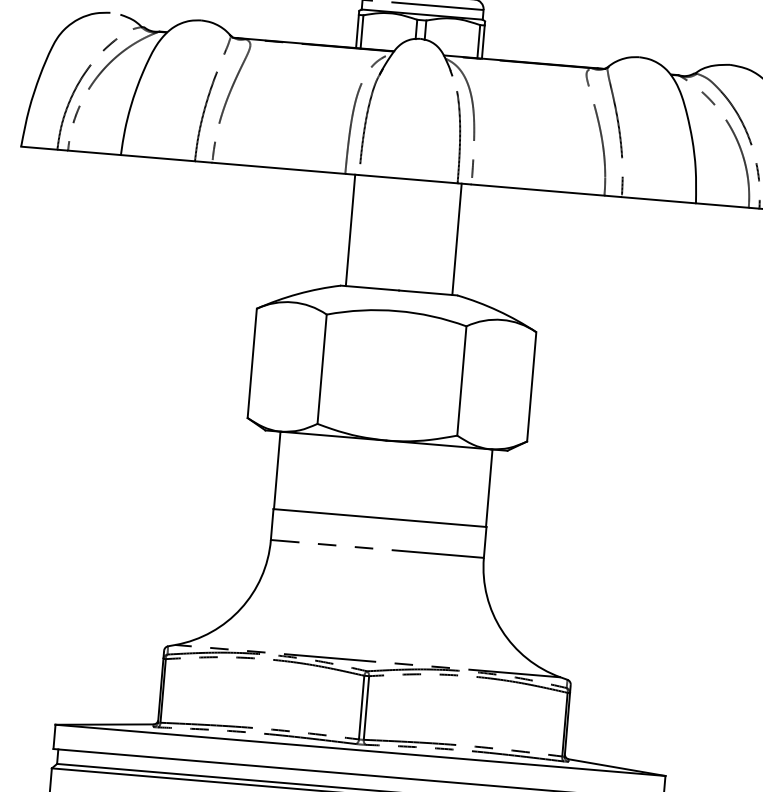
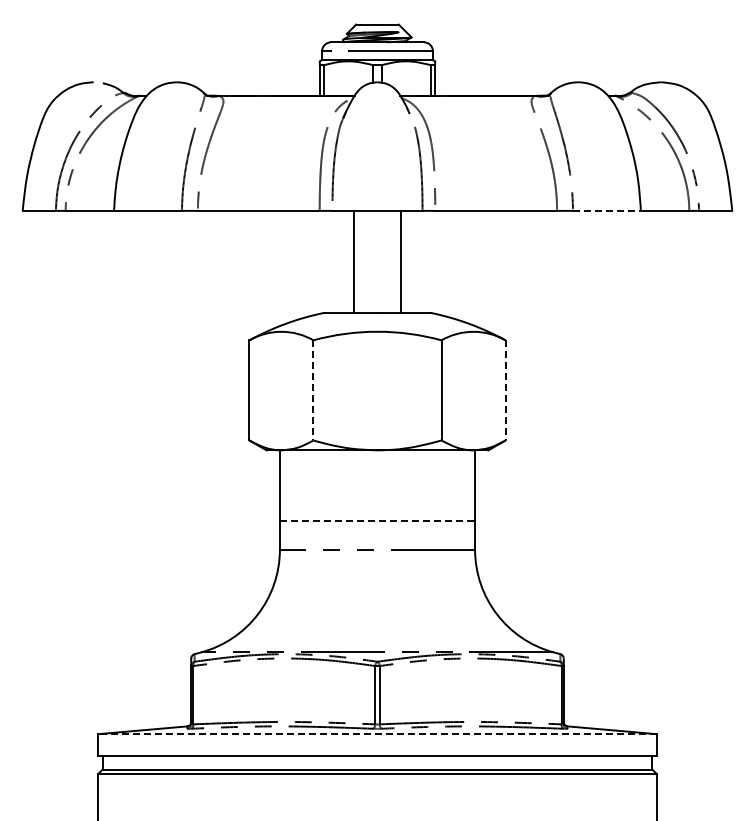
line: (658, 199) -> (606, 210), solid -> dashed
line: (350, 229) -> (353, 261), moved
line: (457, 238) -> (401, 261), moved
line: (322, 369) -> (313, 390), solid -> dashed
line: (531, 386) -> (505, 390), solid -> dashed
line: (379, 518) -> (377, 521), solid -> dashed
line: (360, 750) -> (377, 734), solid -> dashed

